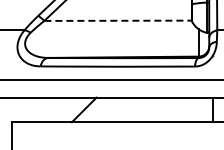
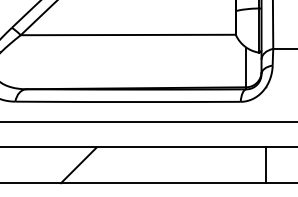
line: (118, 20) -> (129, 34), dashed -> solid

